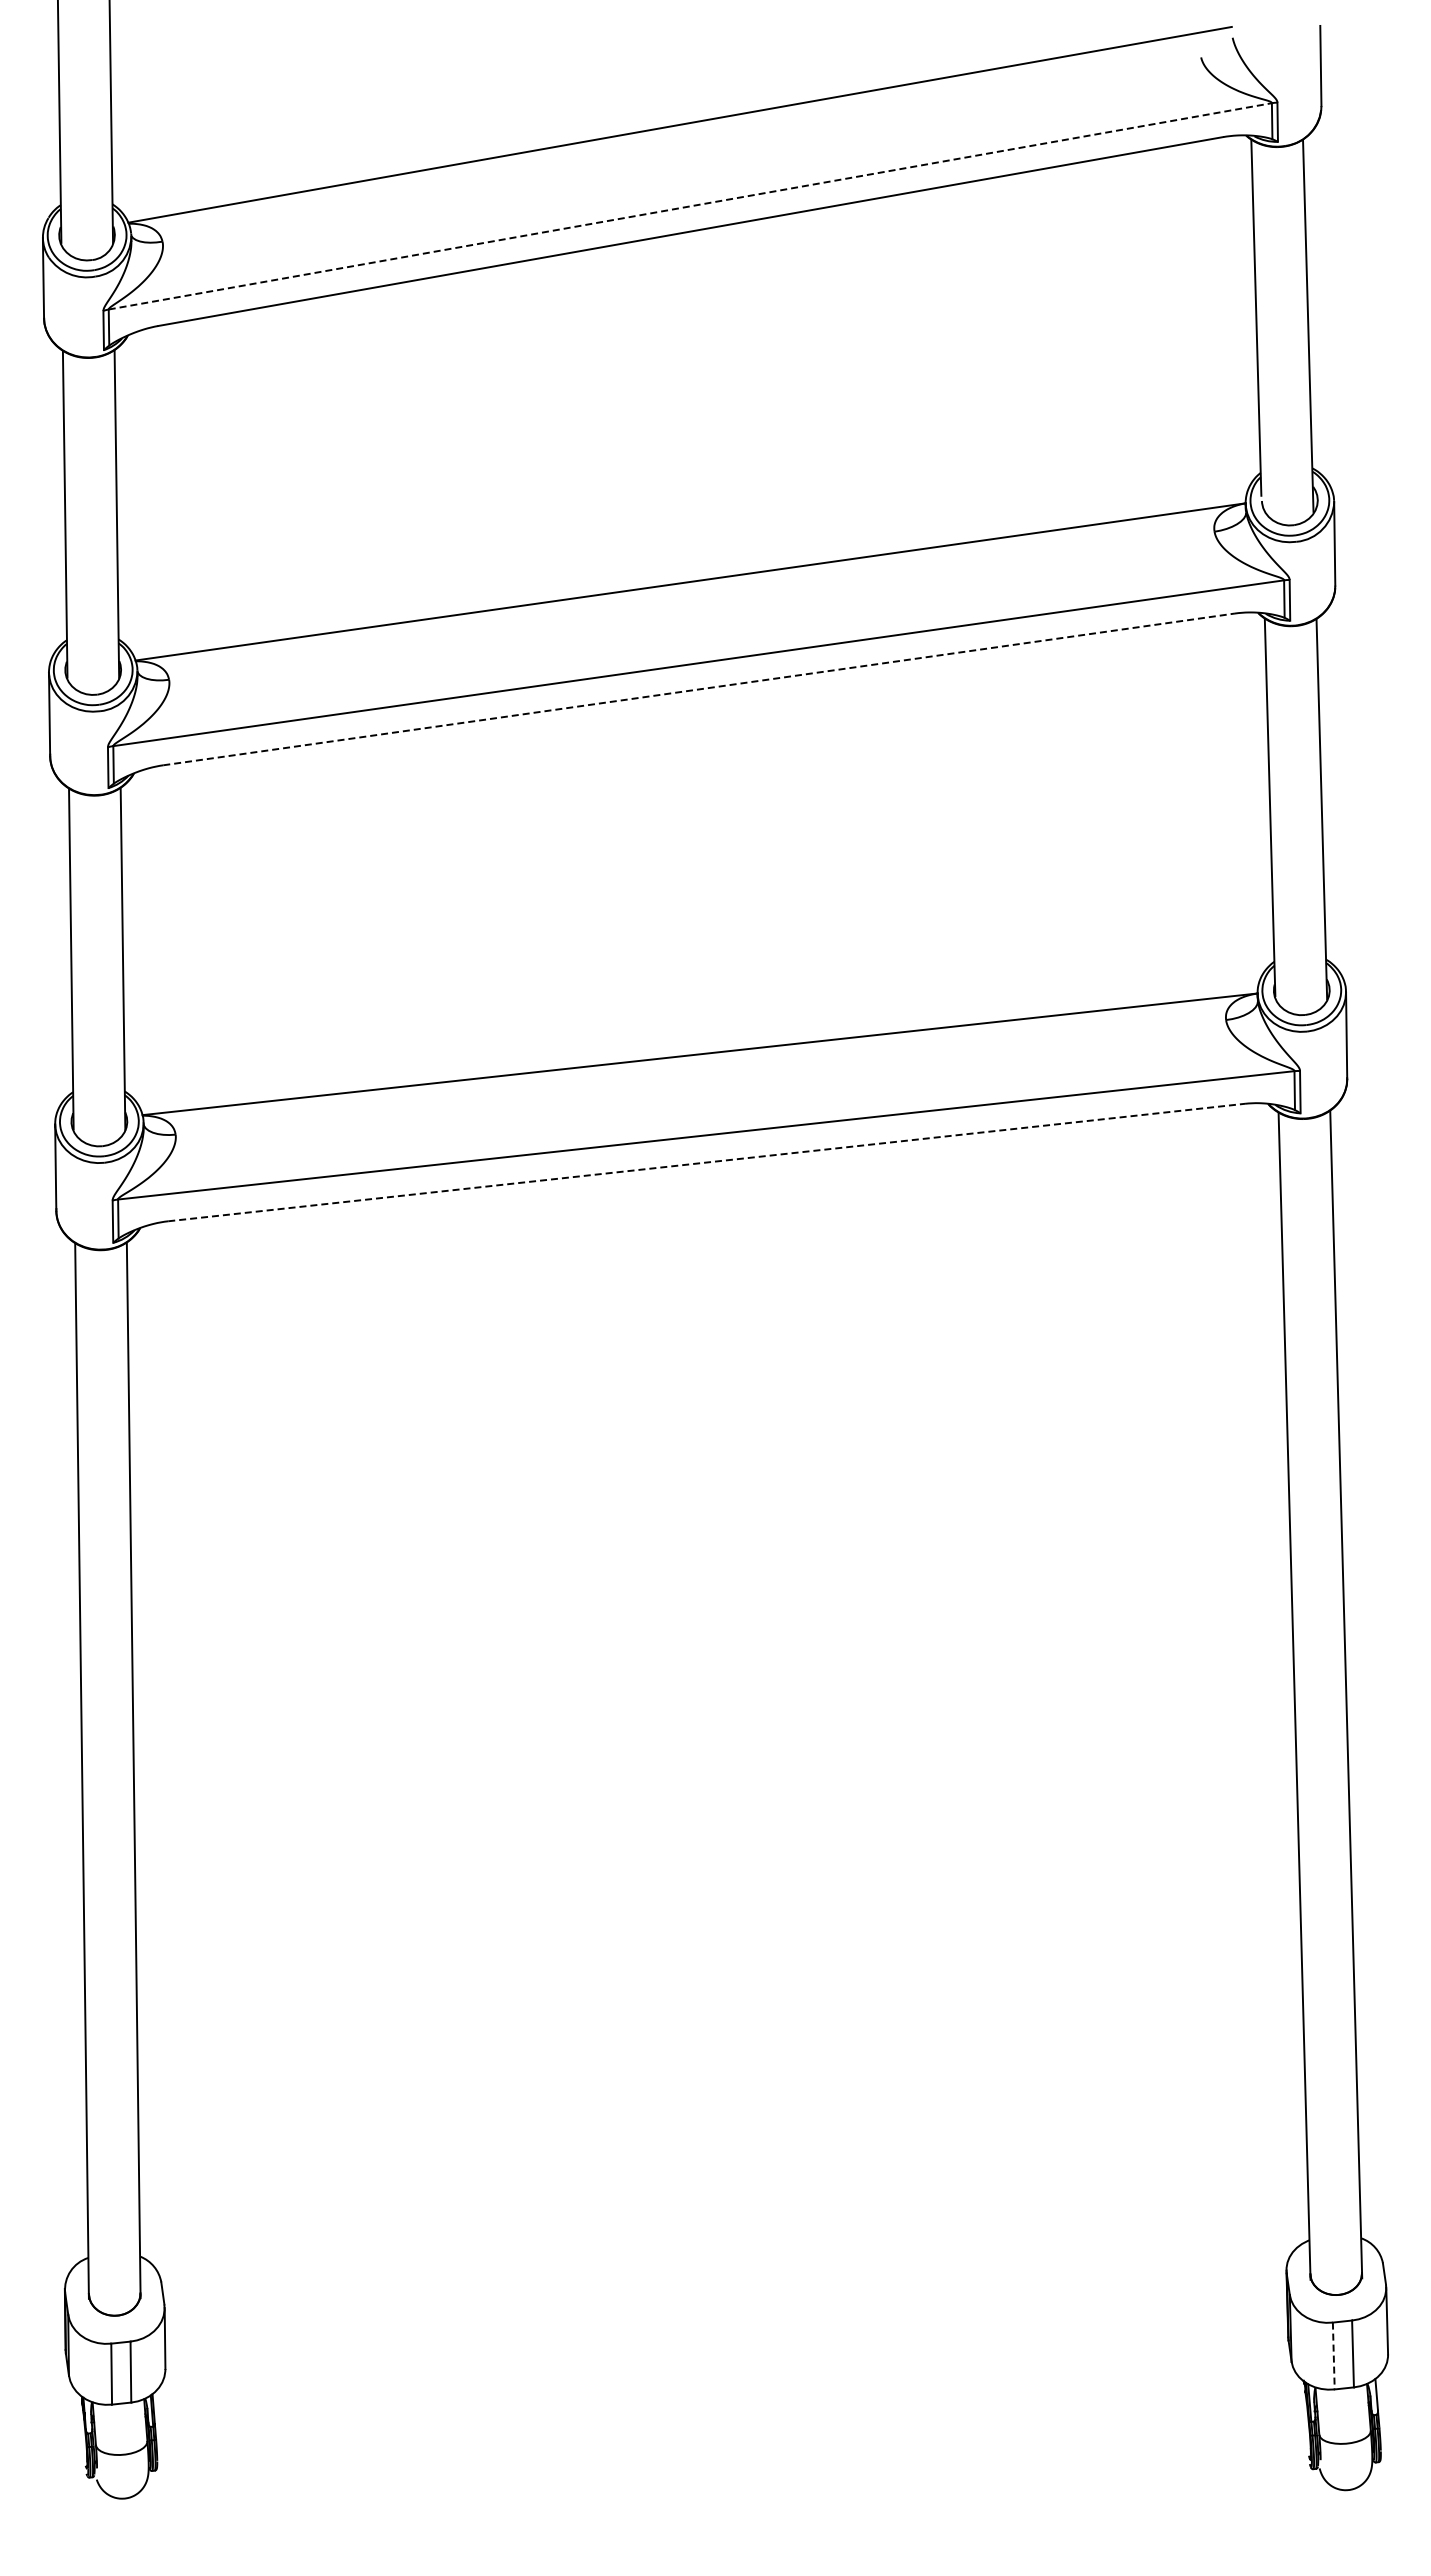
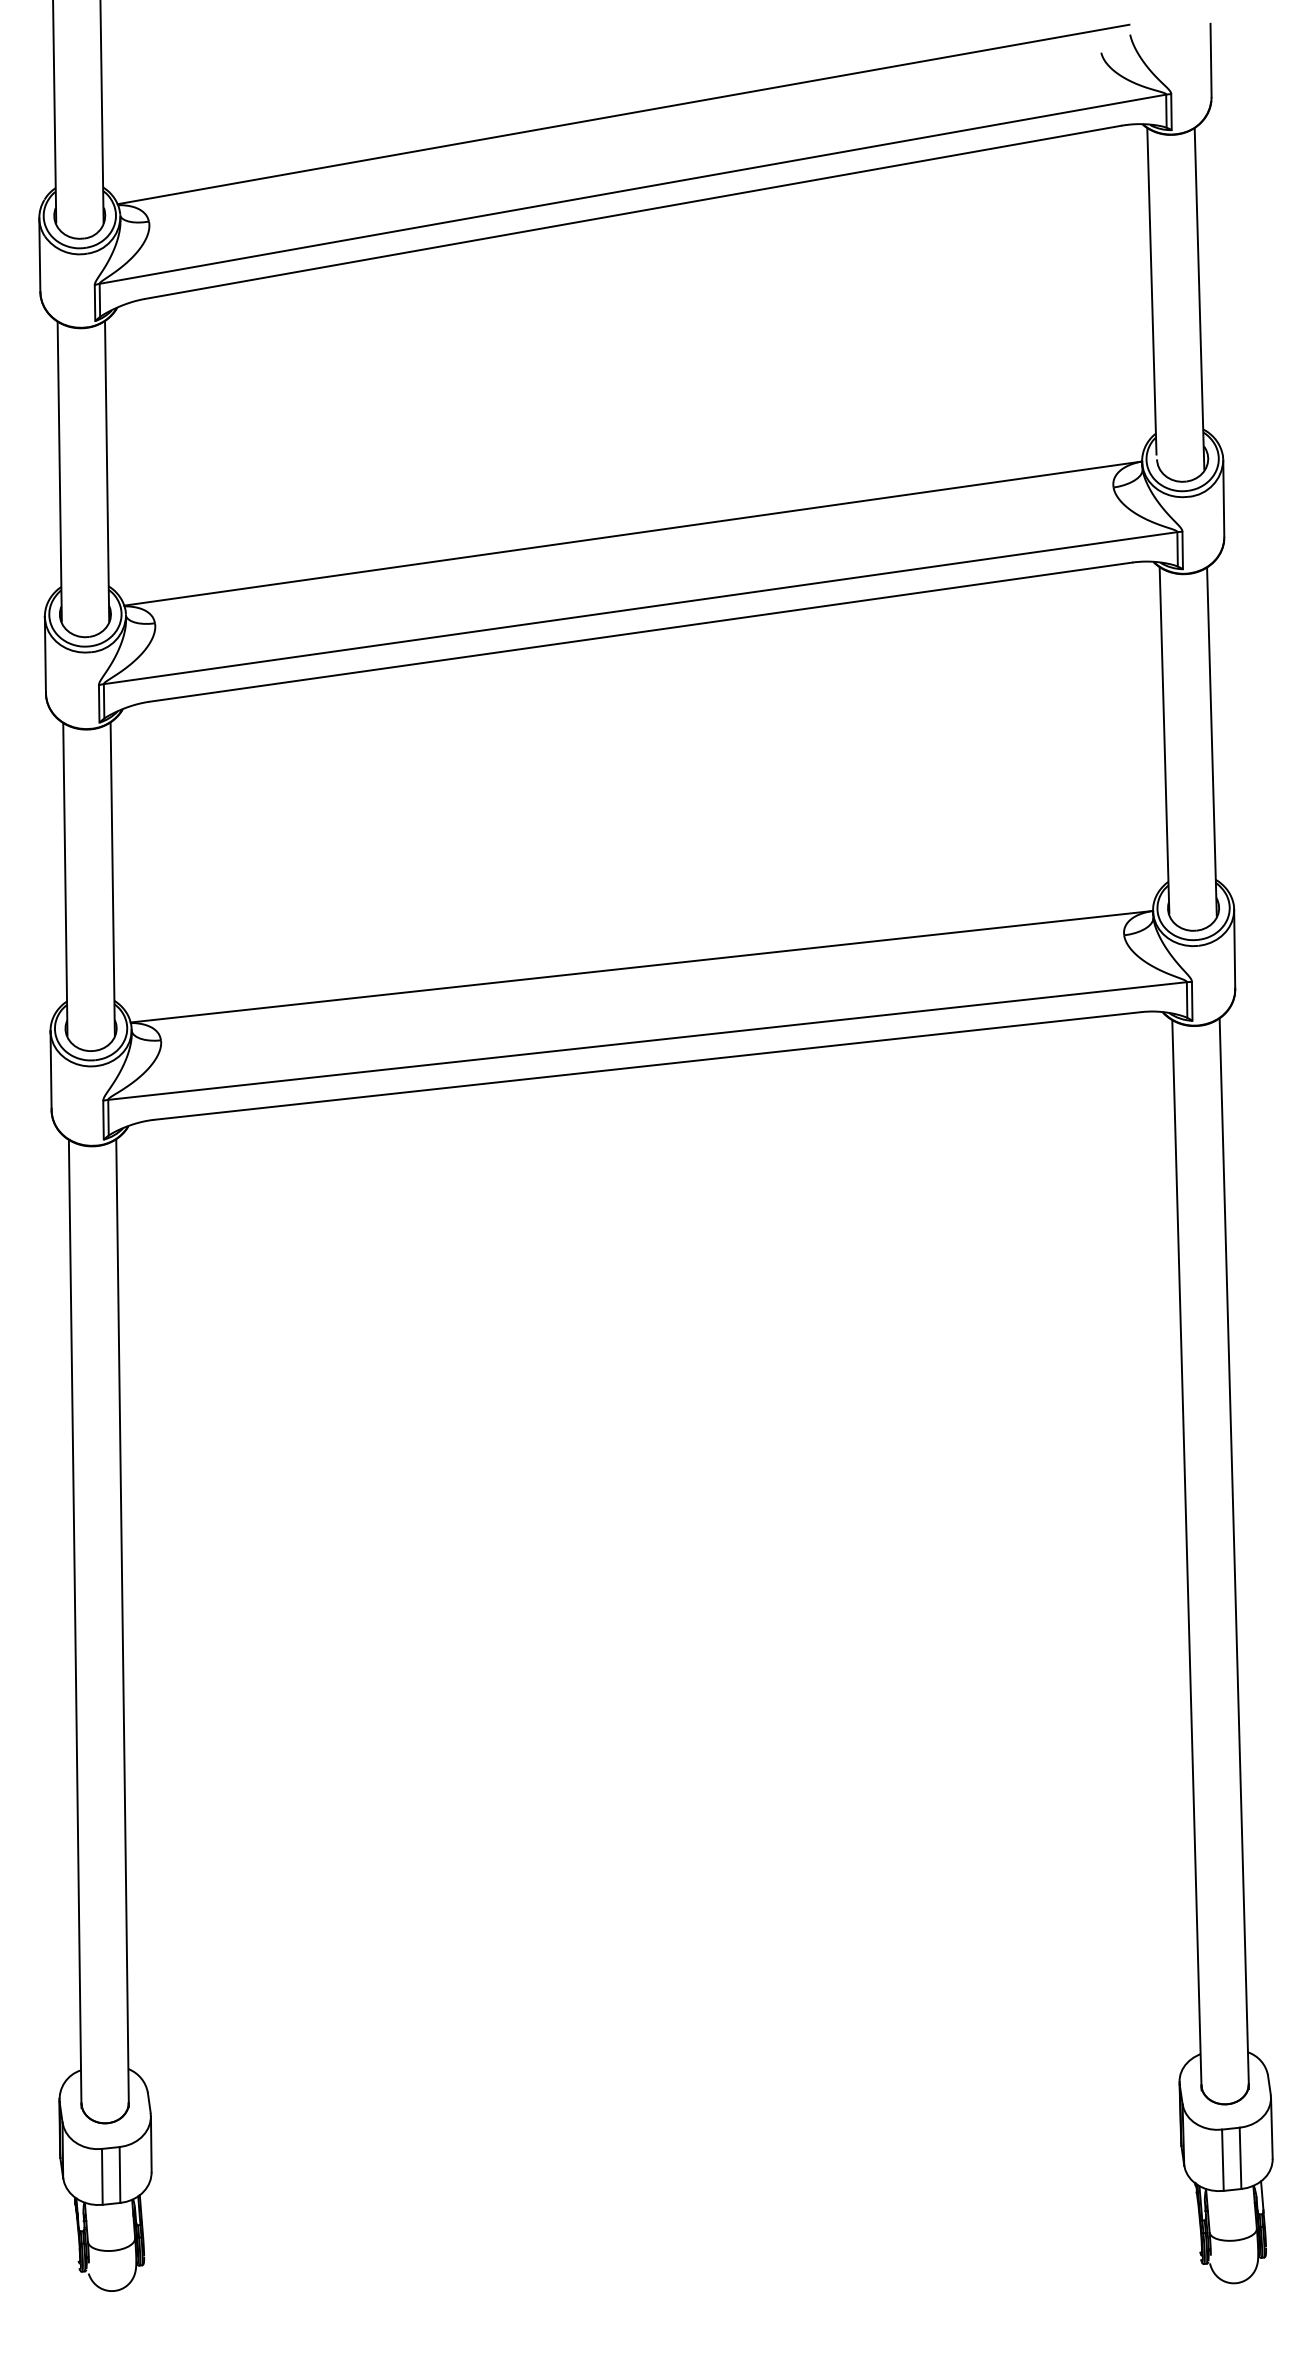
line: (690, 206) -> (633, 189), dashed -> solid
line: (699, 689) -> (641, 632), dashed -> solid
line: (706, 1162) -> (647, 1065), dashed -> solid
line: (1333, 2356) -> (1222, 2160), dashed -> solid

